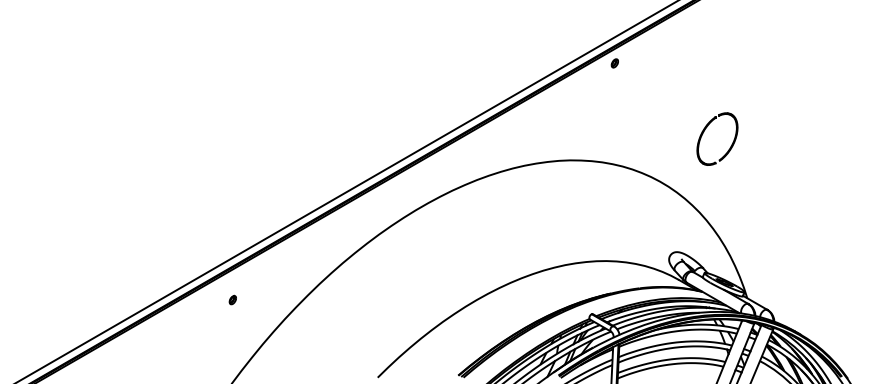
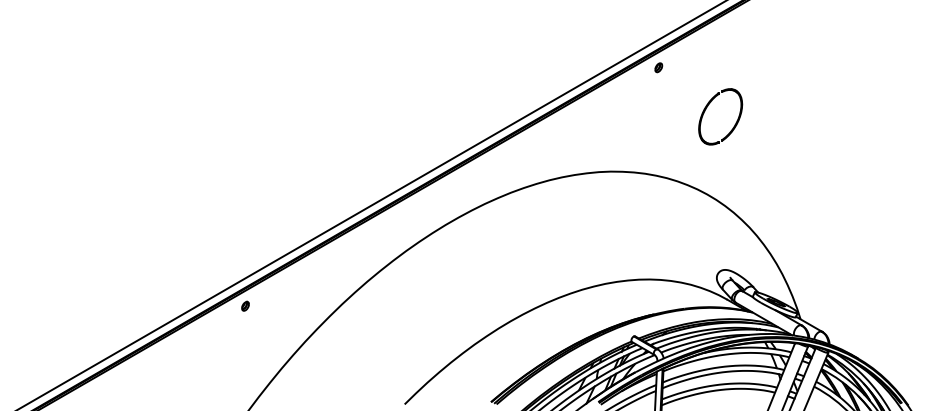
part: (706, 129) -> (708, 106), moved
part: (232, 299) -> (245, 305), moved

